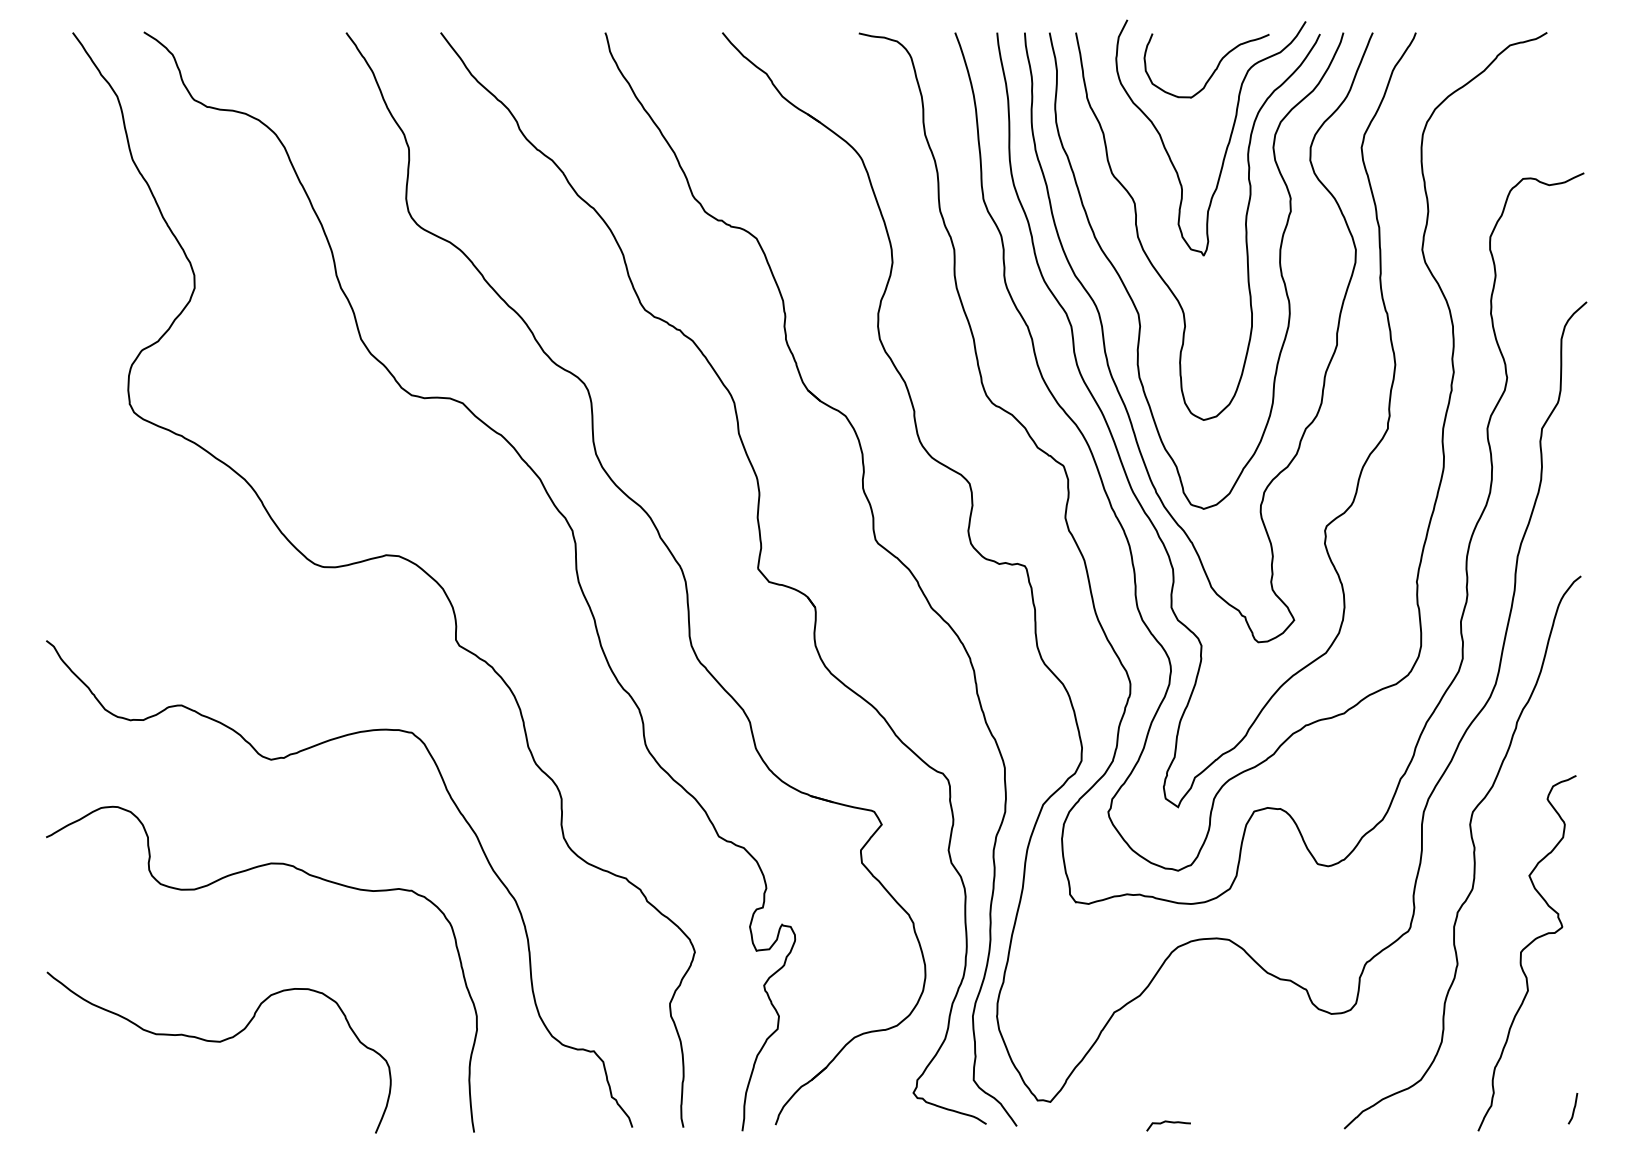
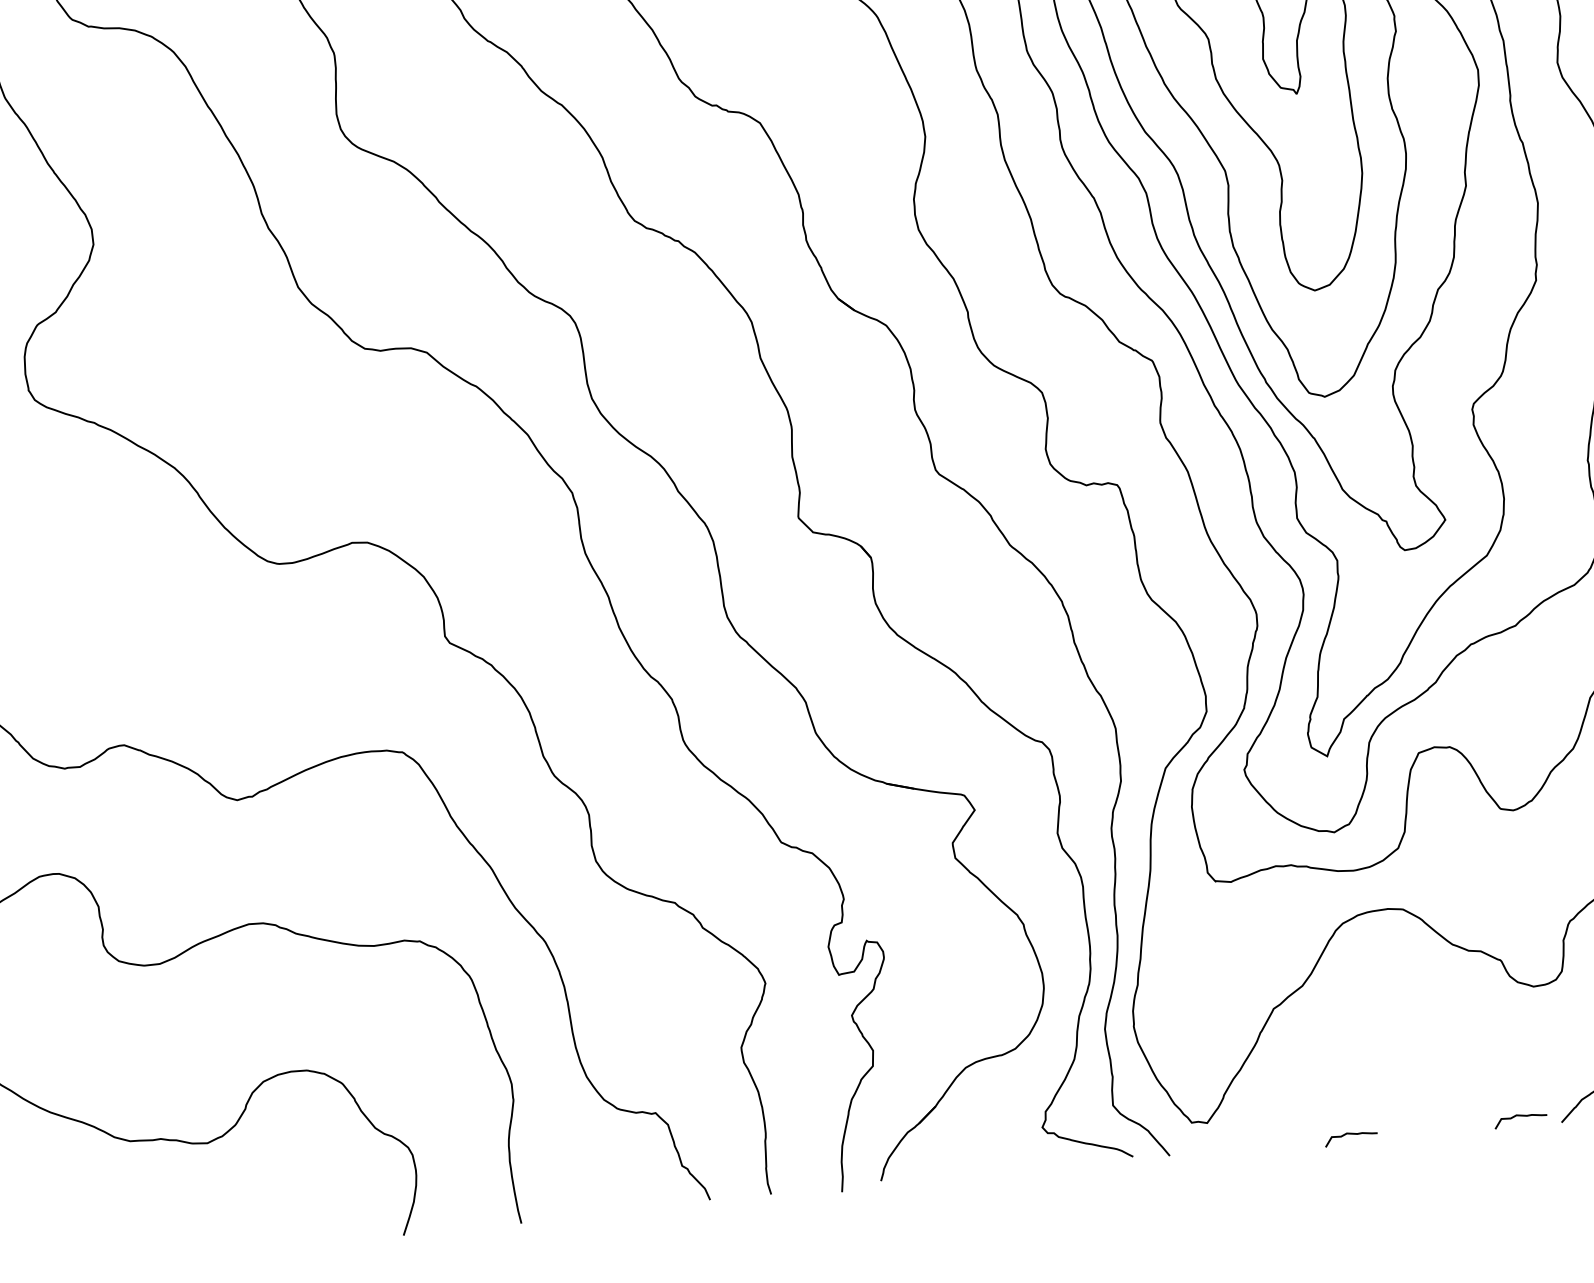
curve: (1310, 1120) -> (1520, 1116), added

